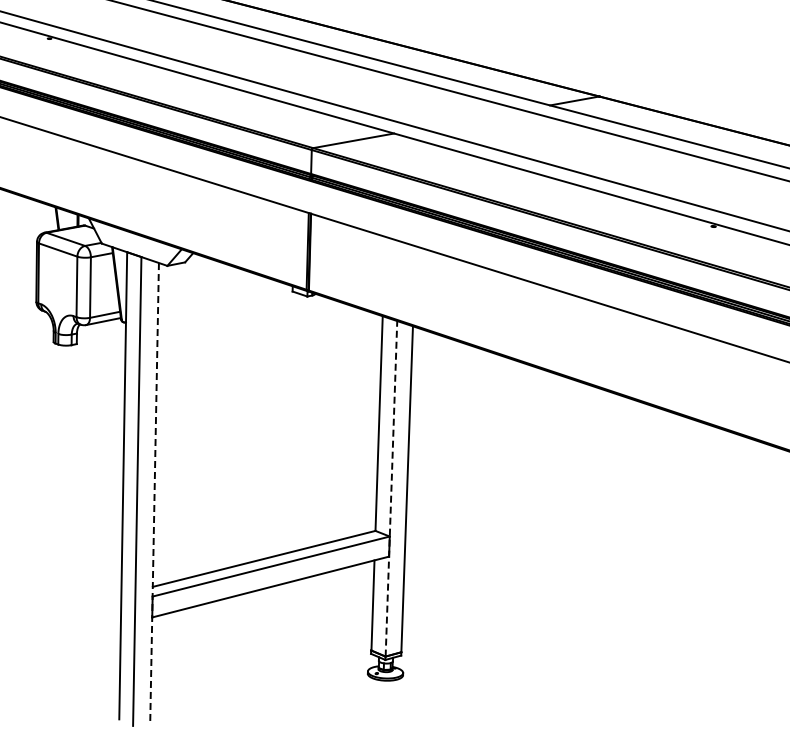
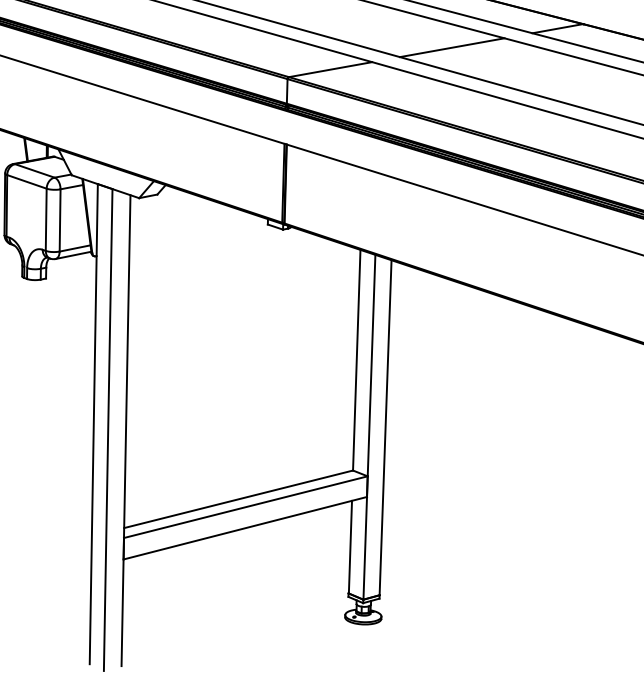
line: (471, 119) -> (451, 47), added
line: (391, 488) -> (369, 426), dashed -> solid
line: (154, 492) -> (125, 431), dashed -> solid

